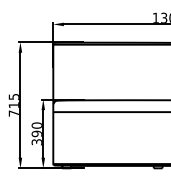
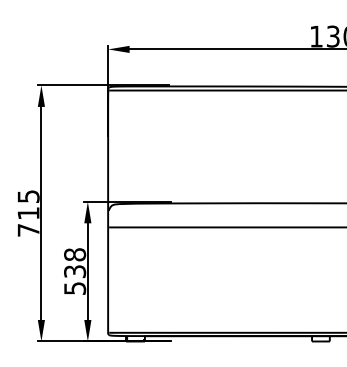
text: (36, 133) -> (74, 270), 390 -> 538

